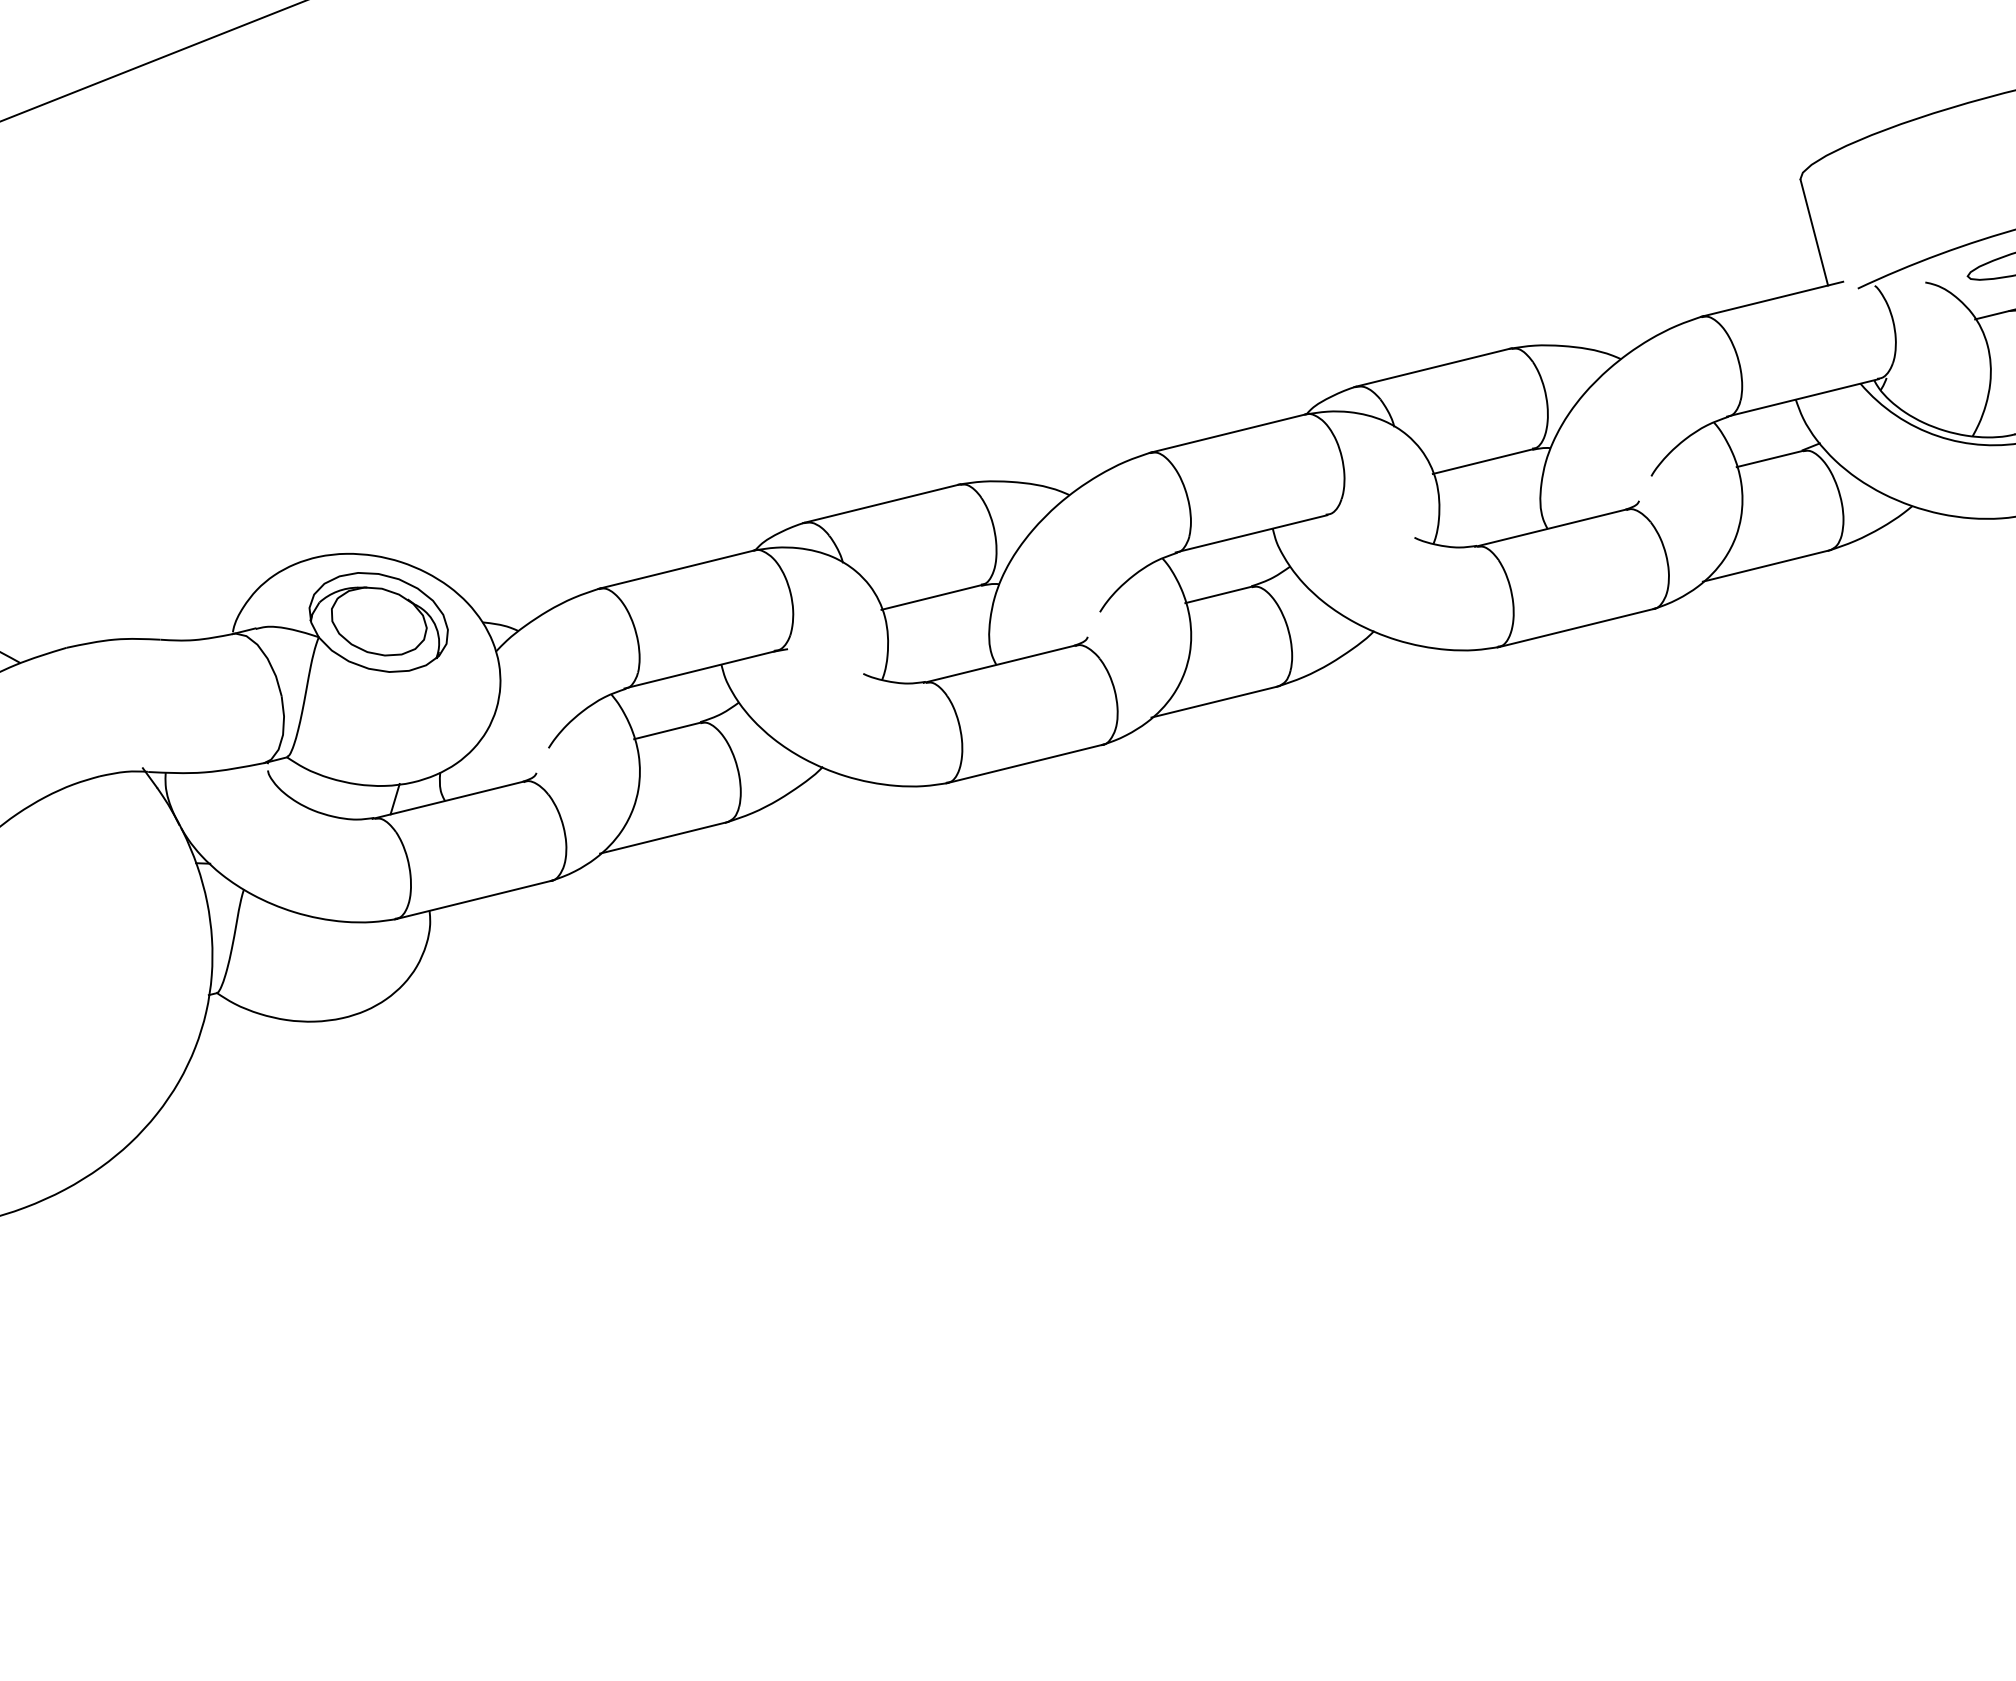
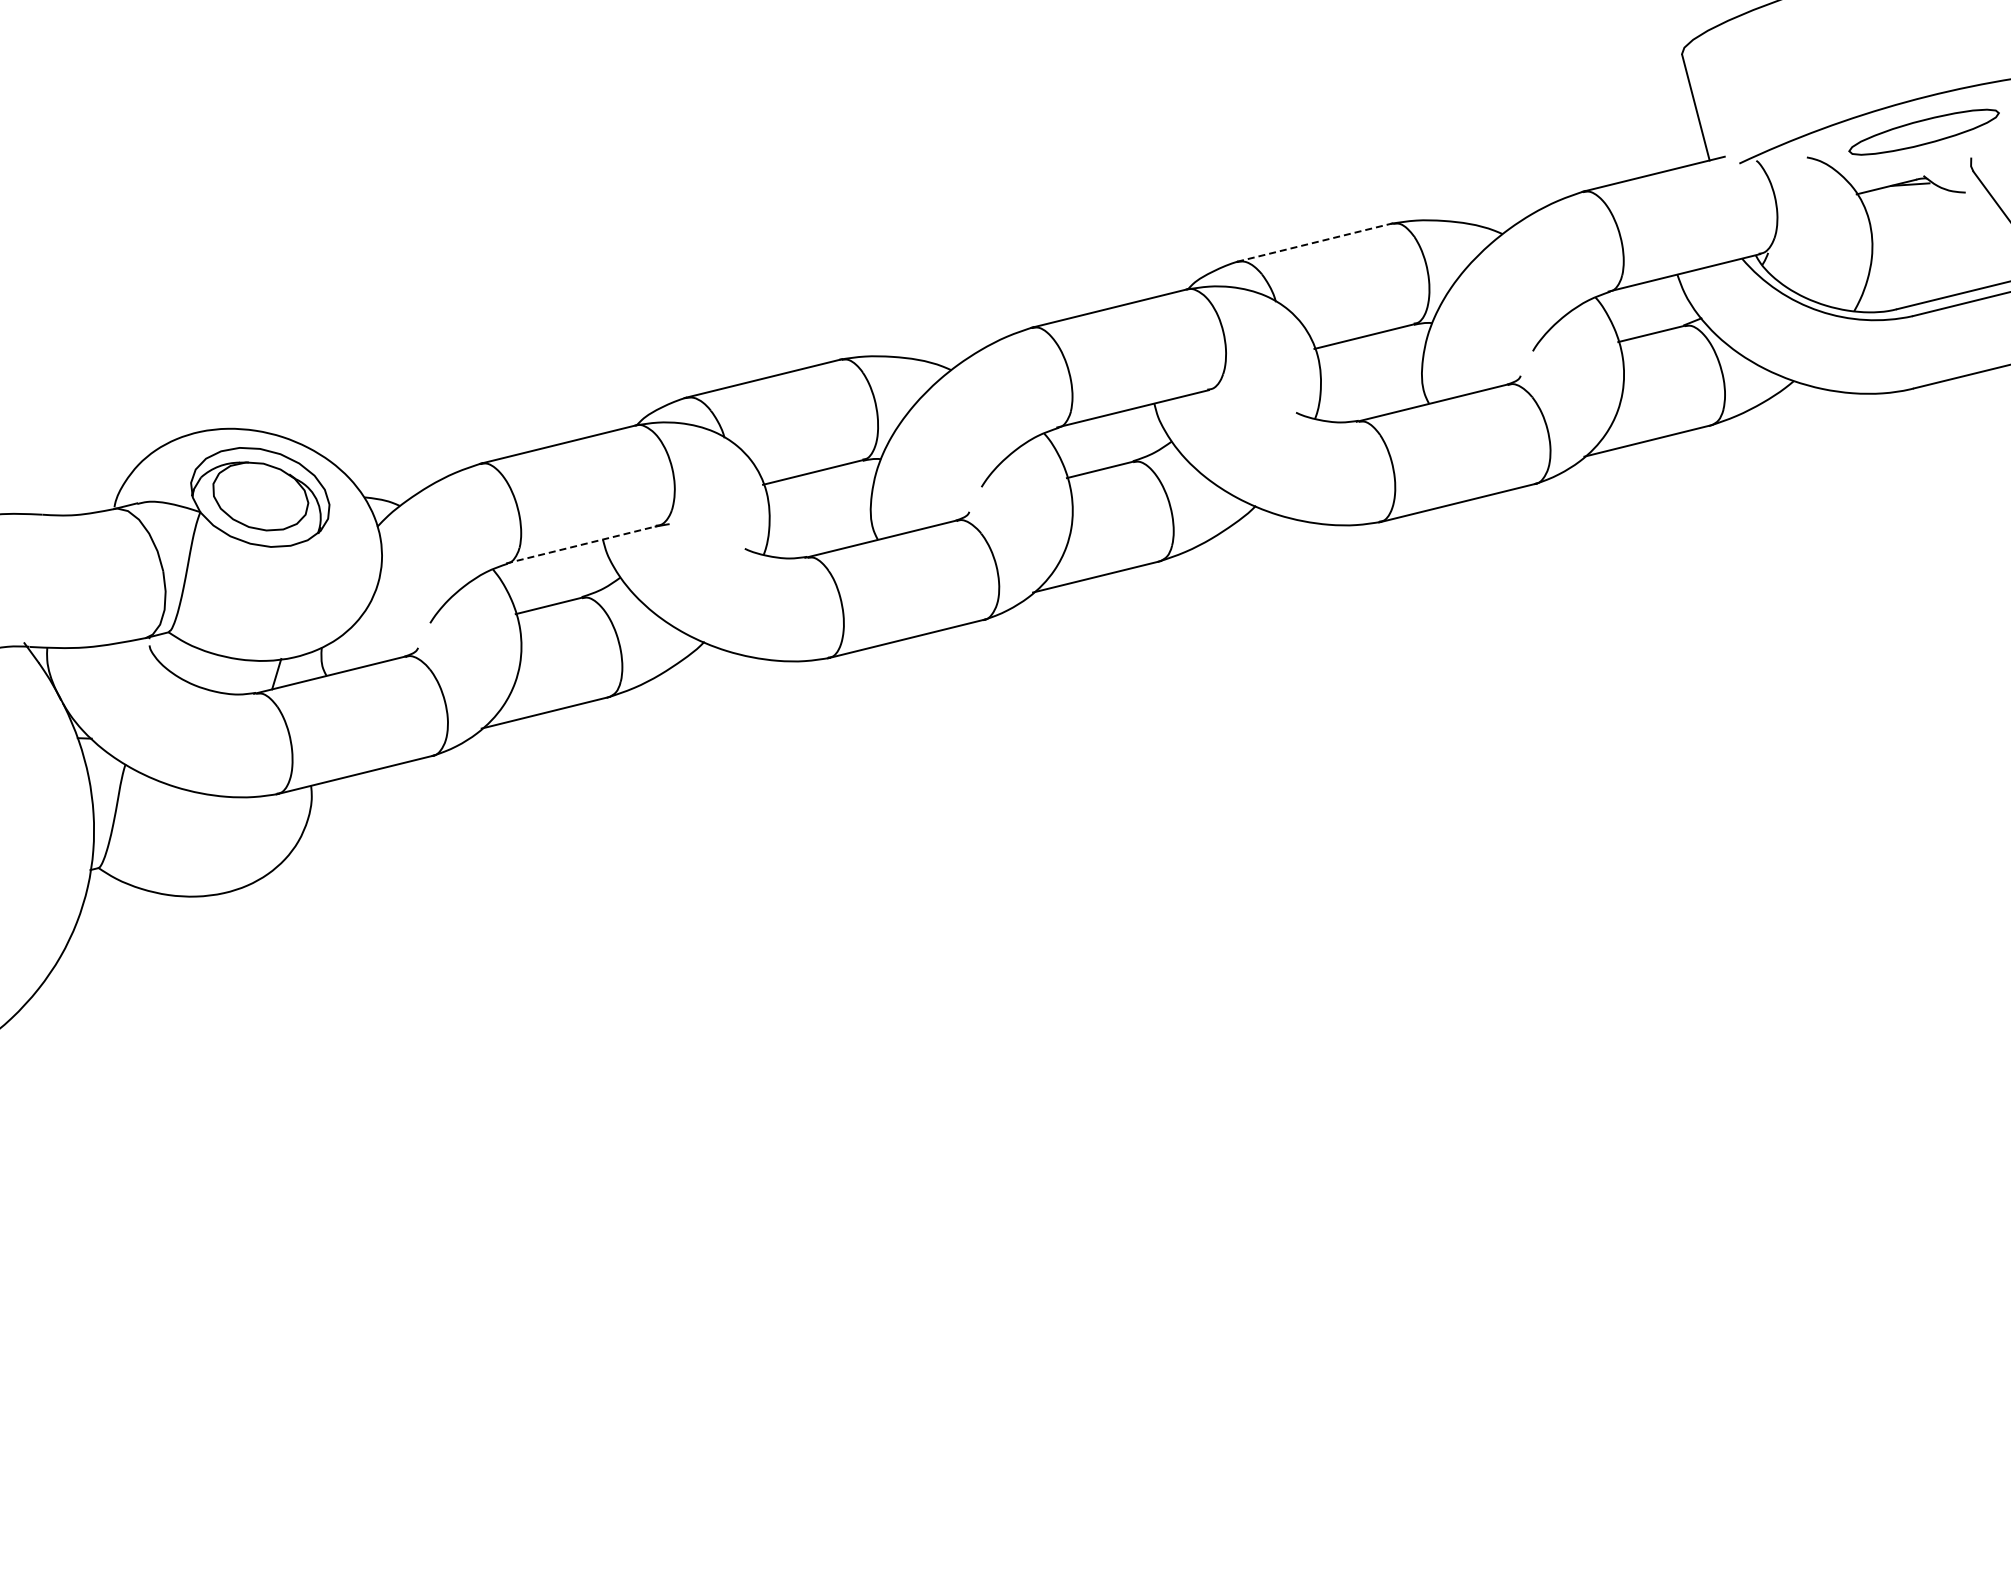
line: (1432, 367) -> (1314, 242), solid -> dashed
line: (700, 669) -> (582, 544), solid -> dashed

